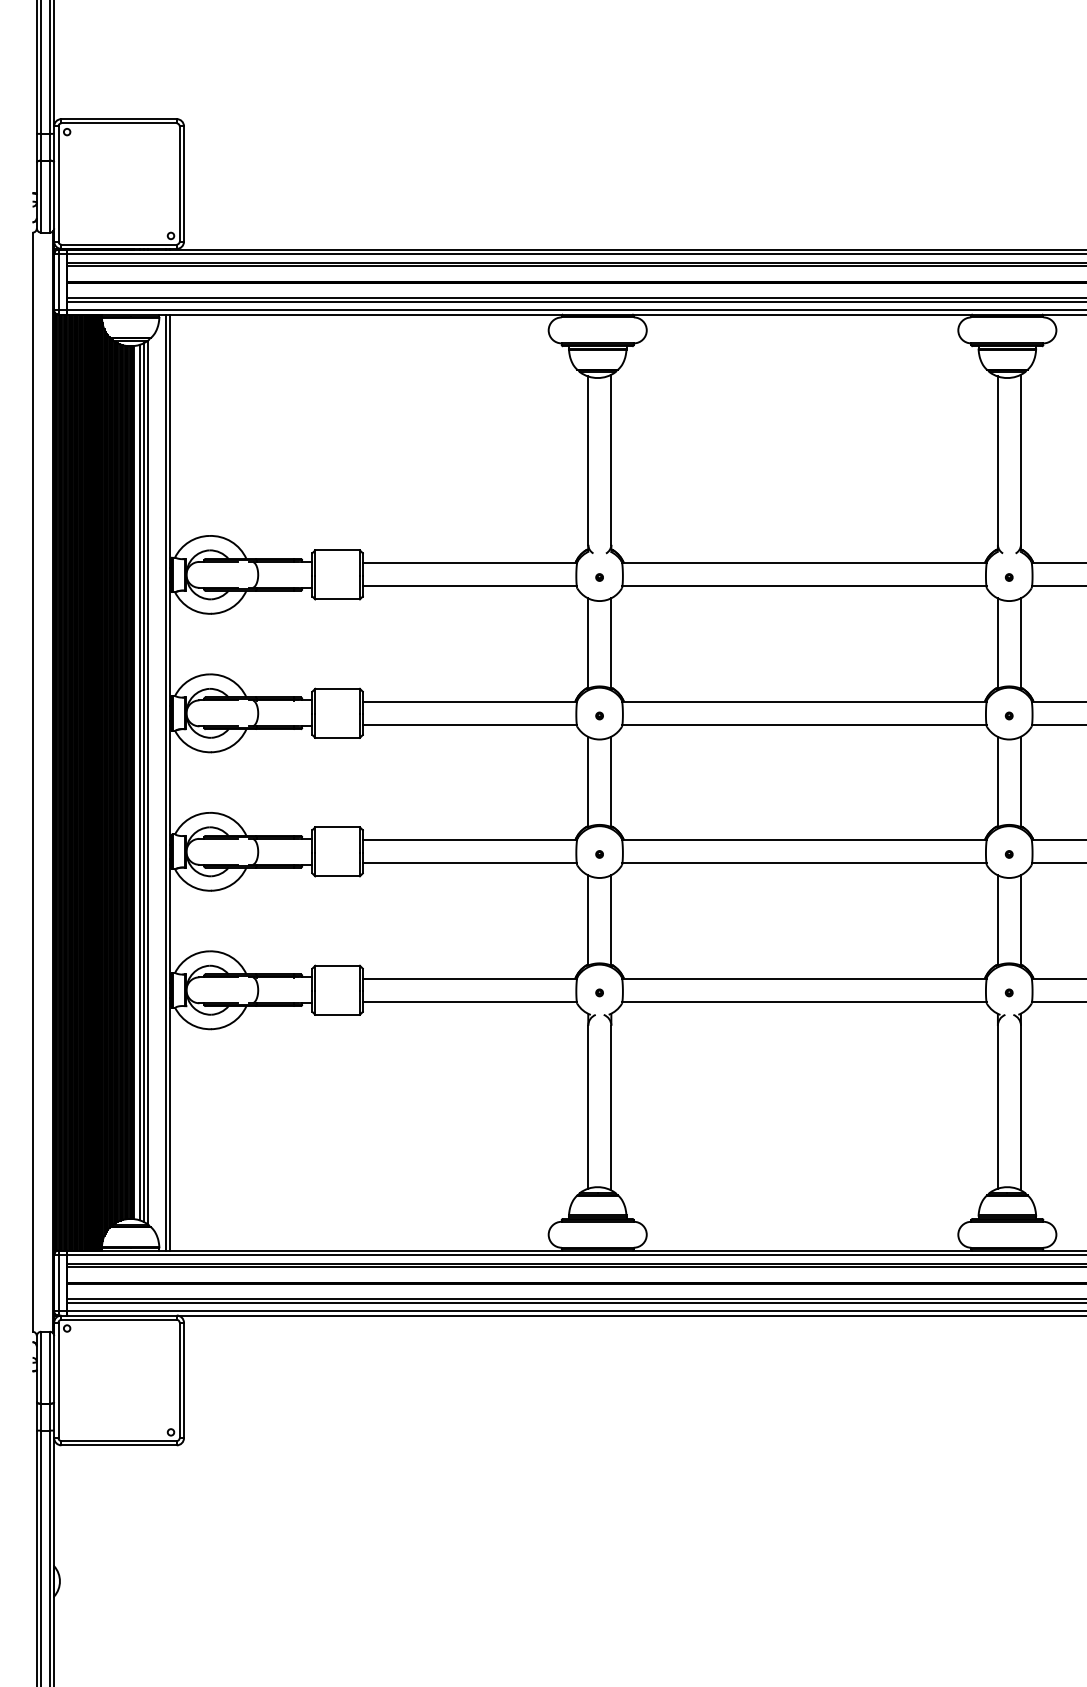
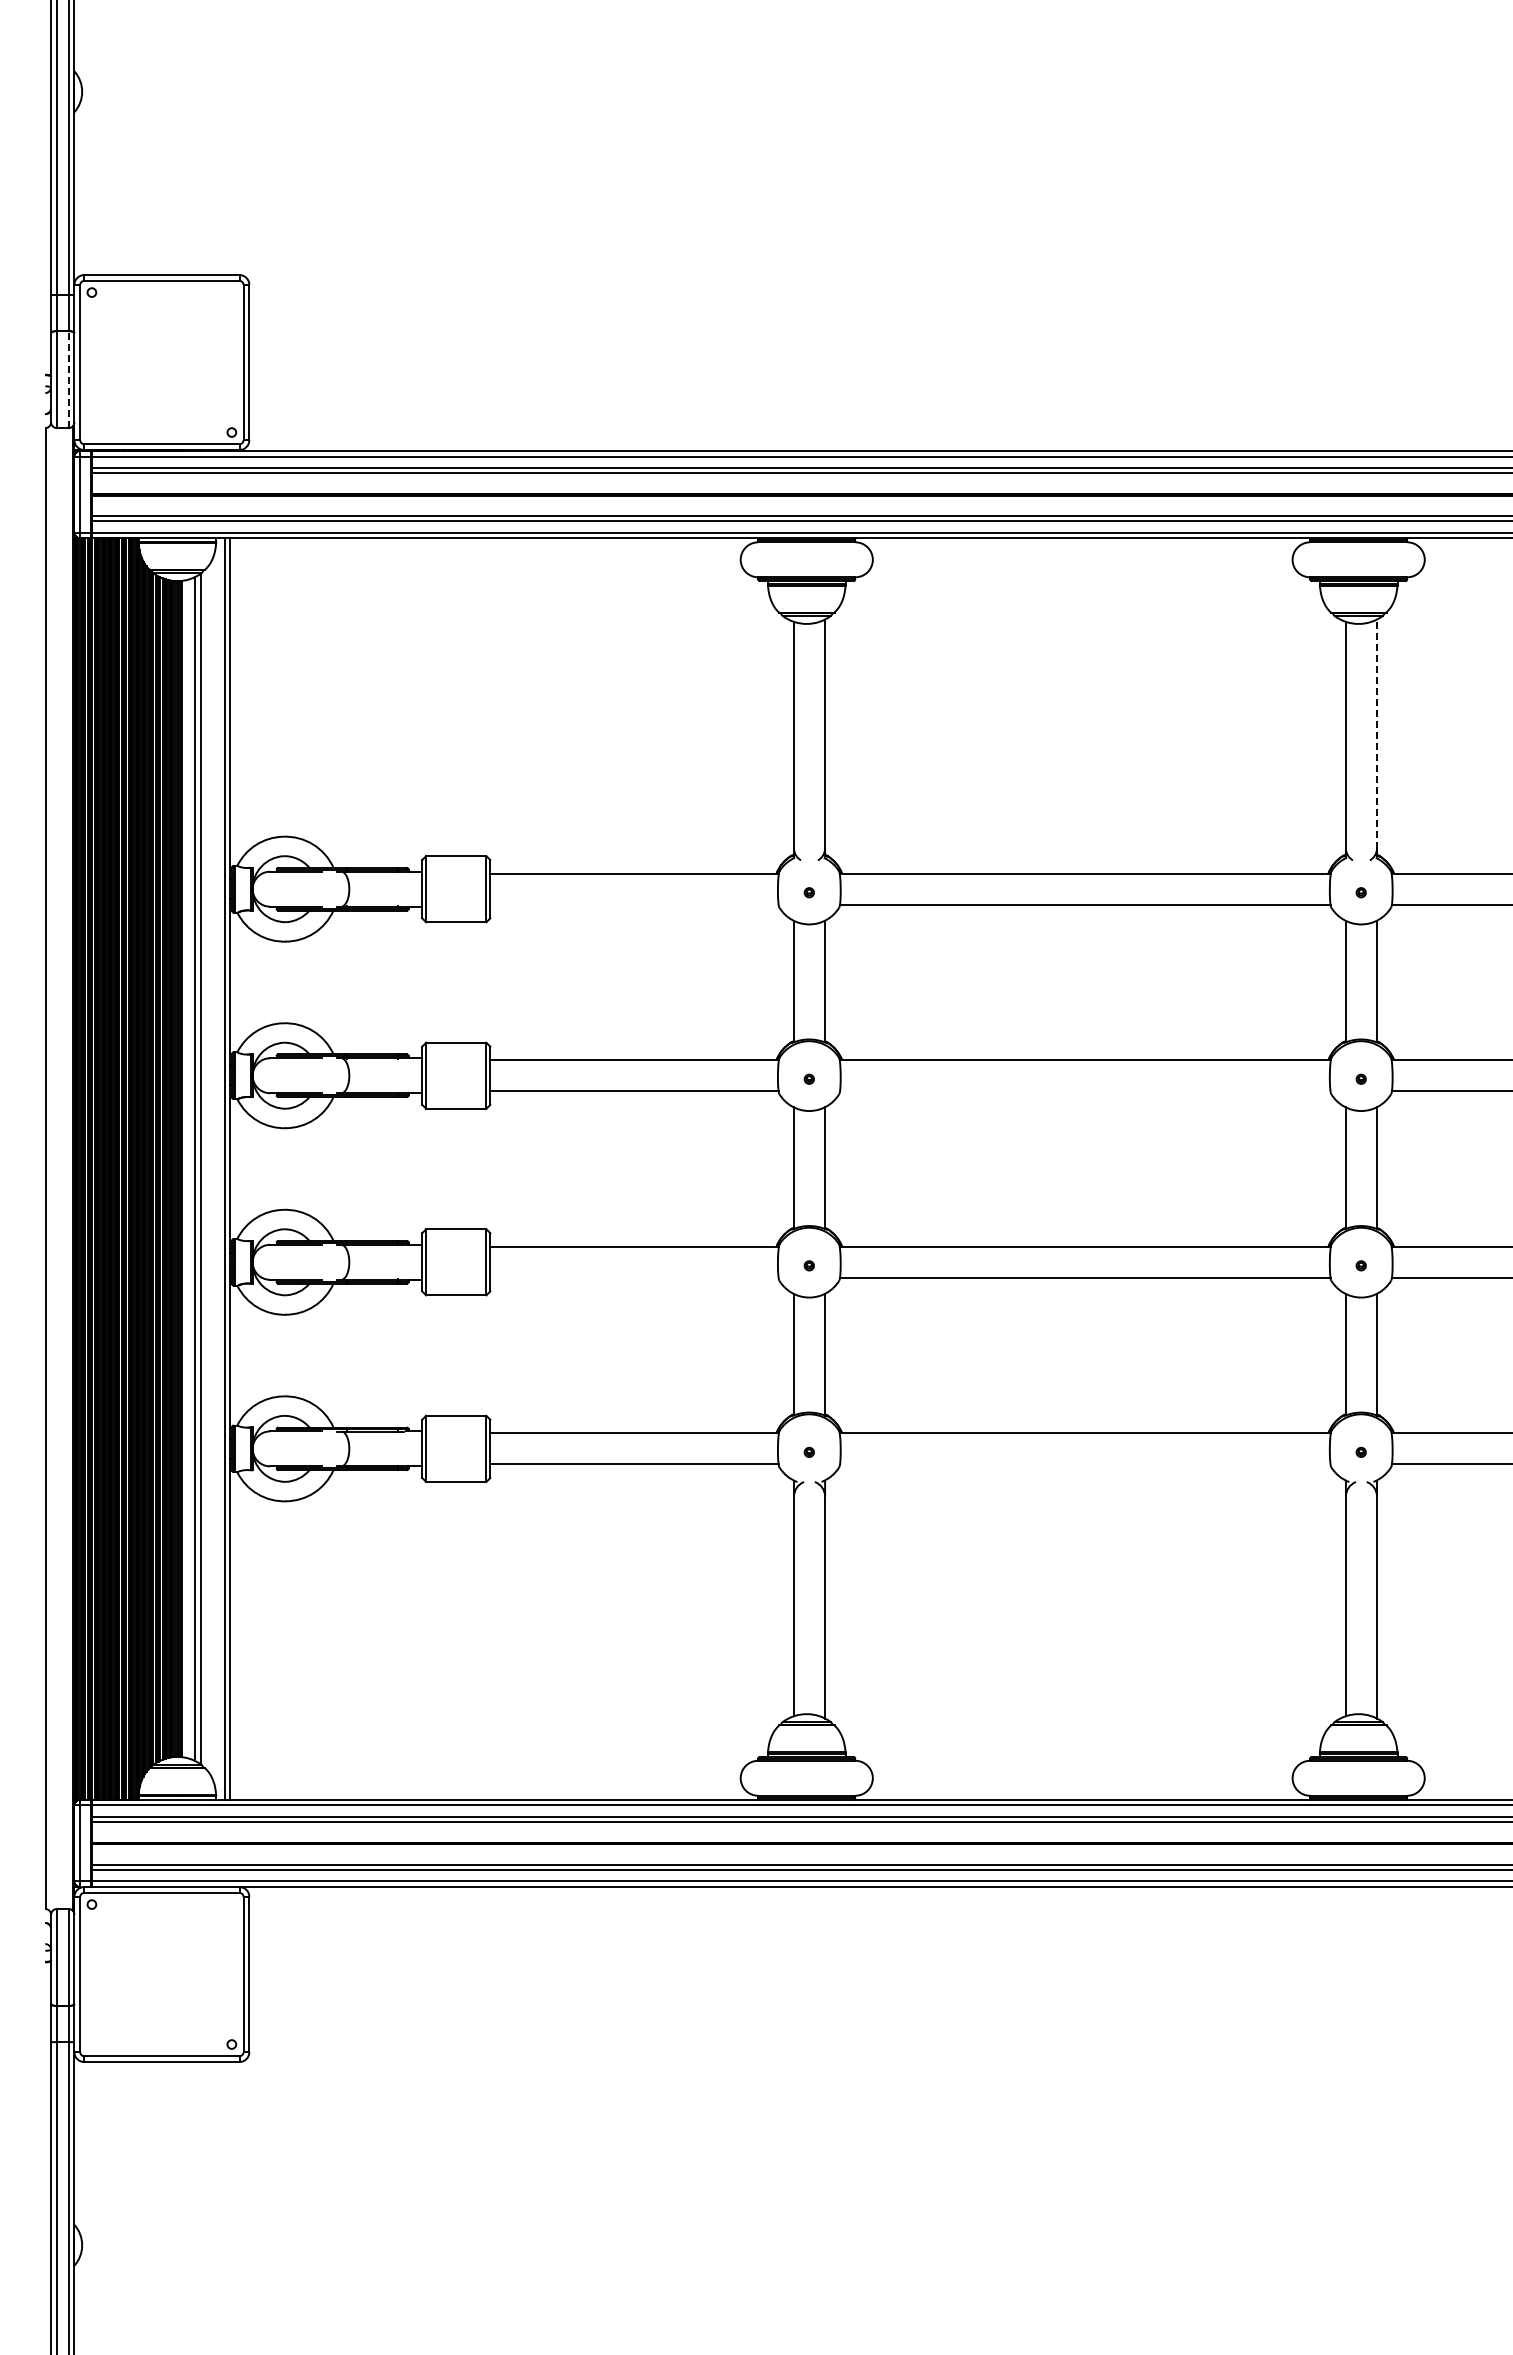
line: (49, 196) -> (68, 379), solid -> dashed
line: (1021, 460) -> (1377, 734), solid -> dashed
line: (469, 586) -> (634, 904), removed
line: (803, 725) -> (1084, 1091), removed
line: (139, 782) -> (189, 1168), removed
line: (469, 863) -> (634, 1277), removed
line: (803, 1001) -> (1084, 1464), removed

